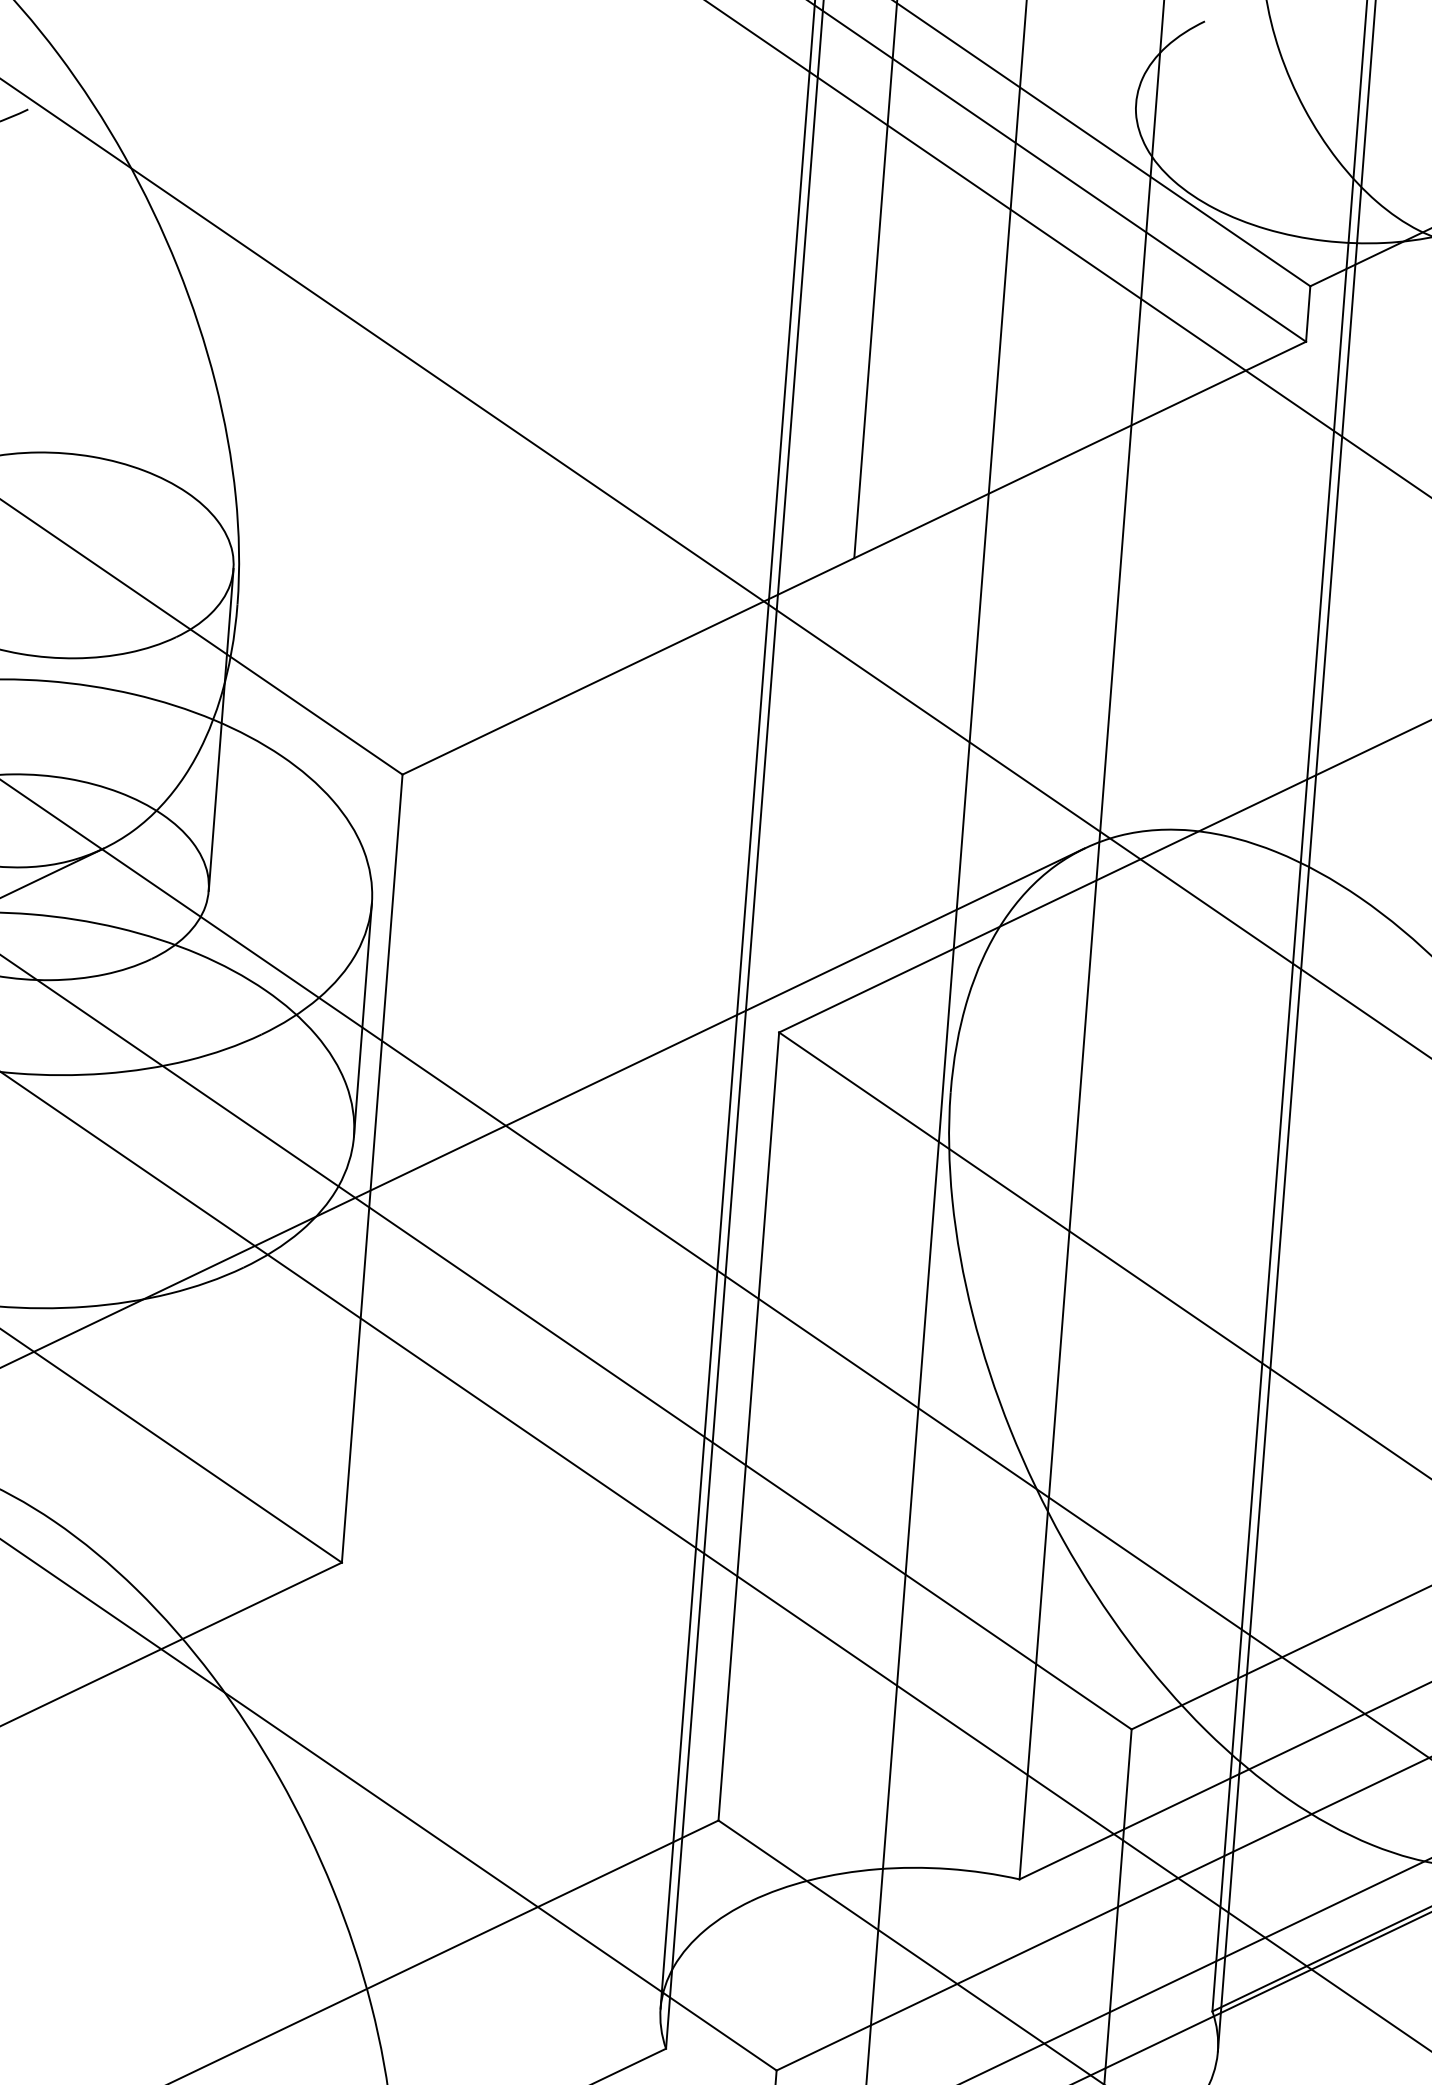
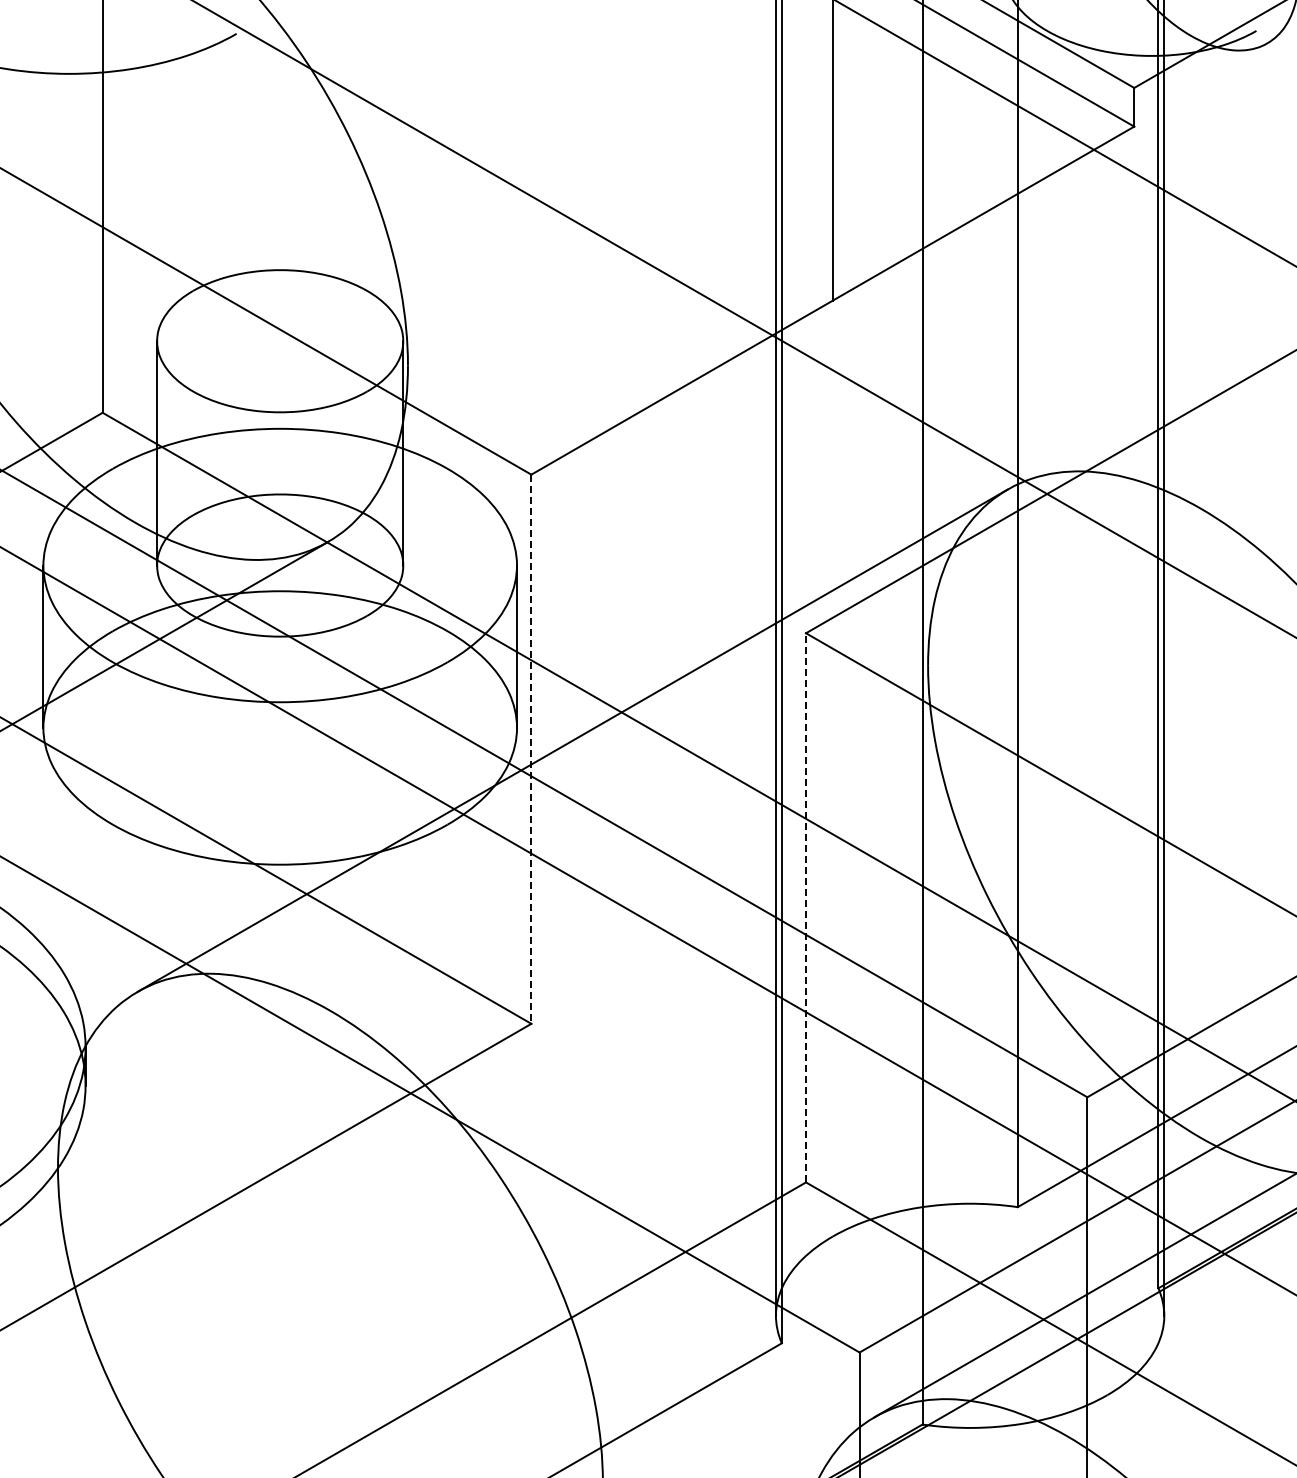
line: (372, 1168) -> (531, 749), solid -> dashed
line: (749, 1426) -> (806, 907), solid -> dashed

